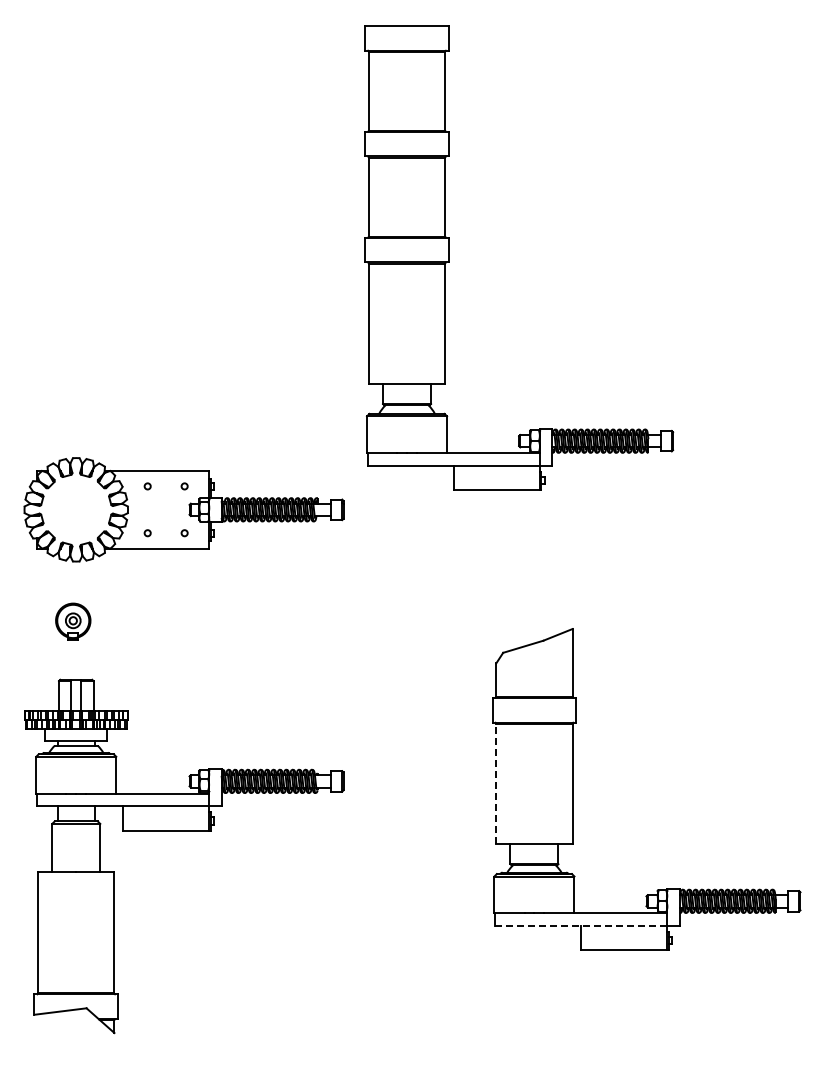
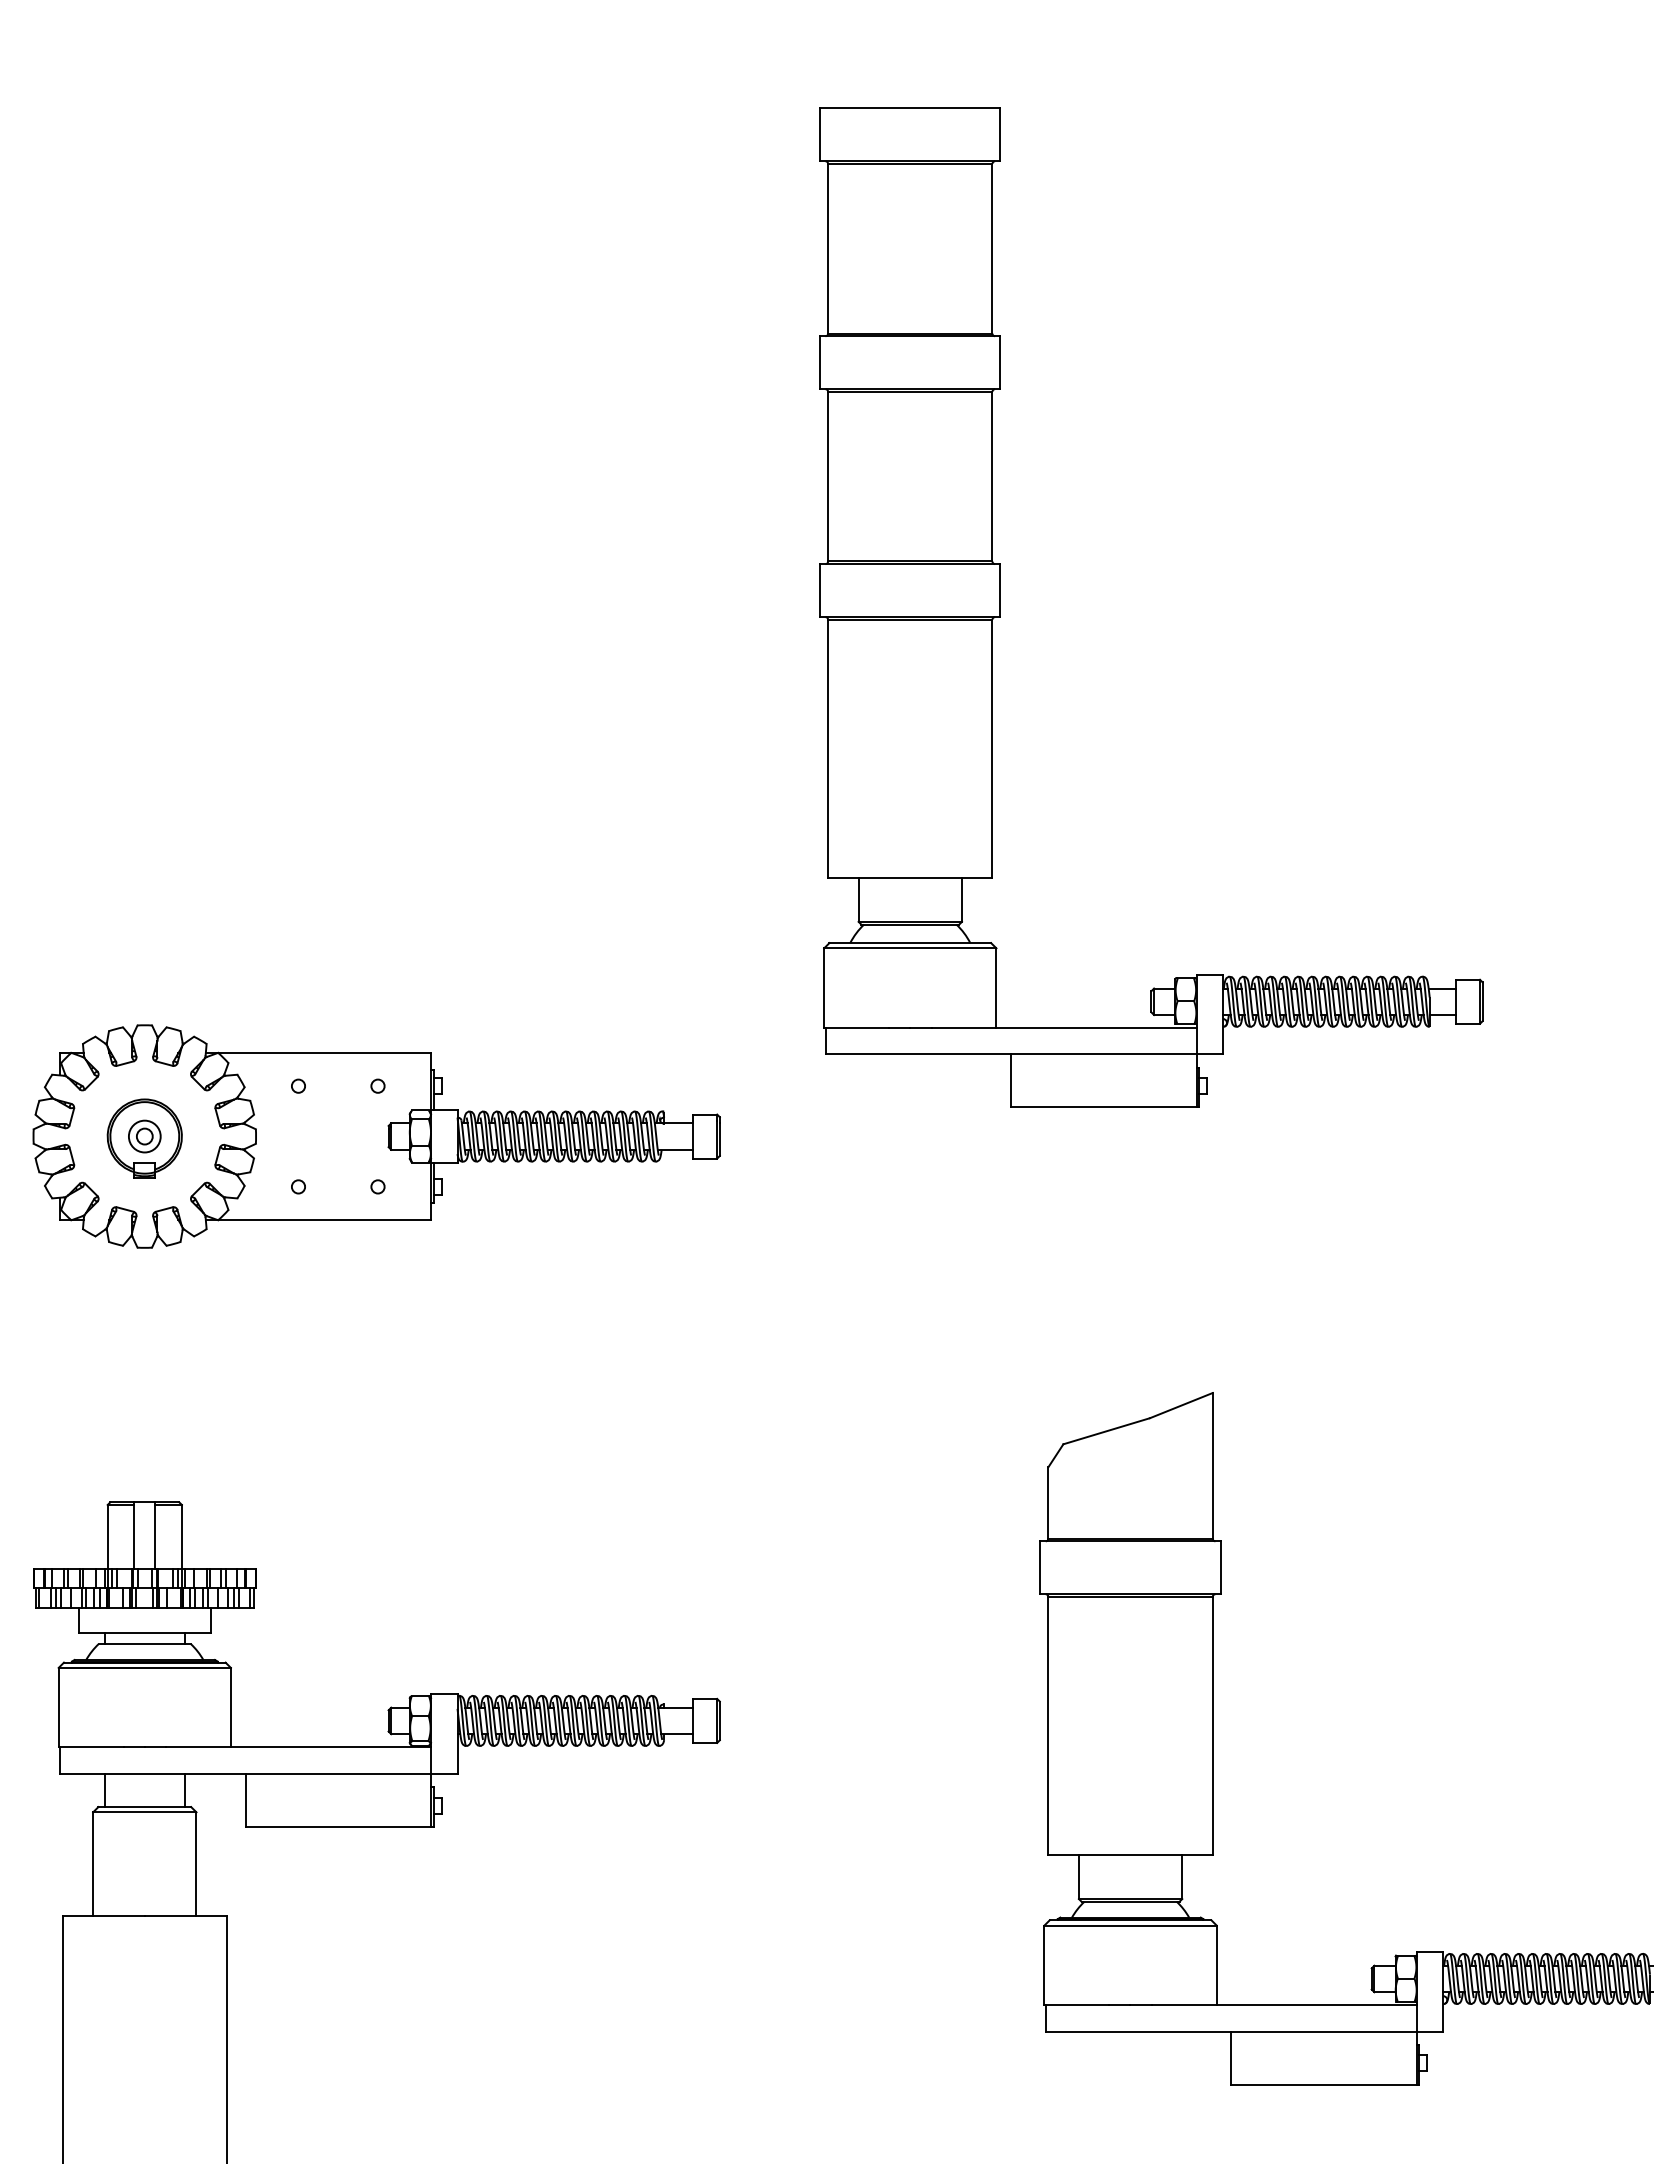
part: (449, 257) -> (1001, 606), moved
part: (73, 621) -> (145, 1138), moved
line: (496, 783) -> (1048, 1725), dashed -> solid
line: (581, 925) -> (1231, 2030), dashed -> solid

